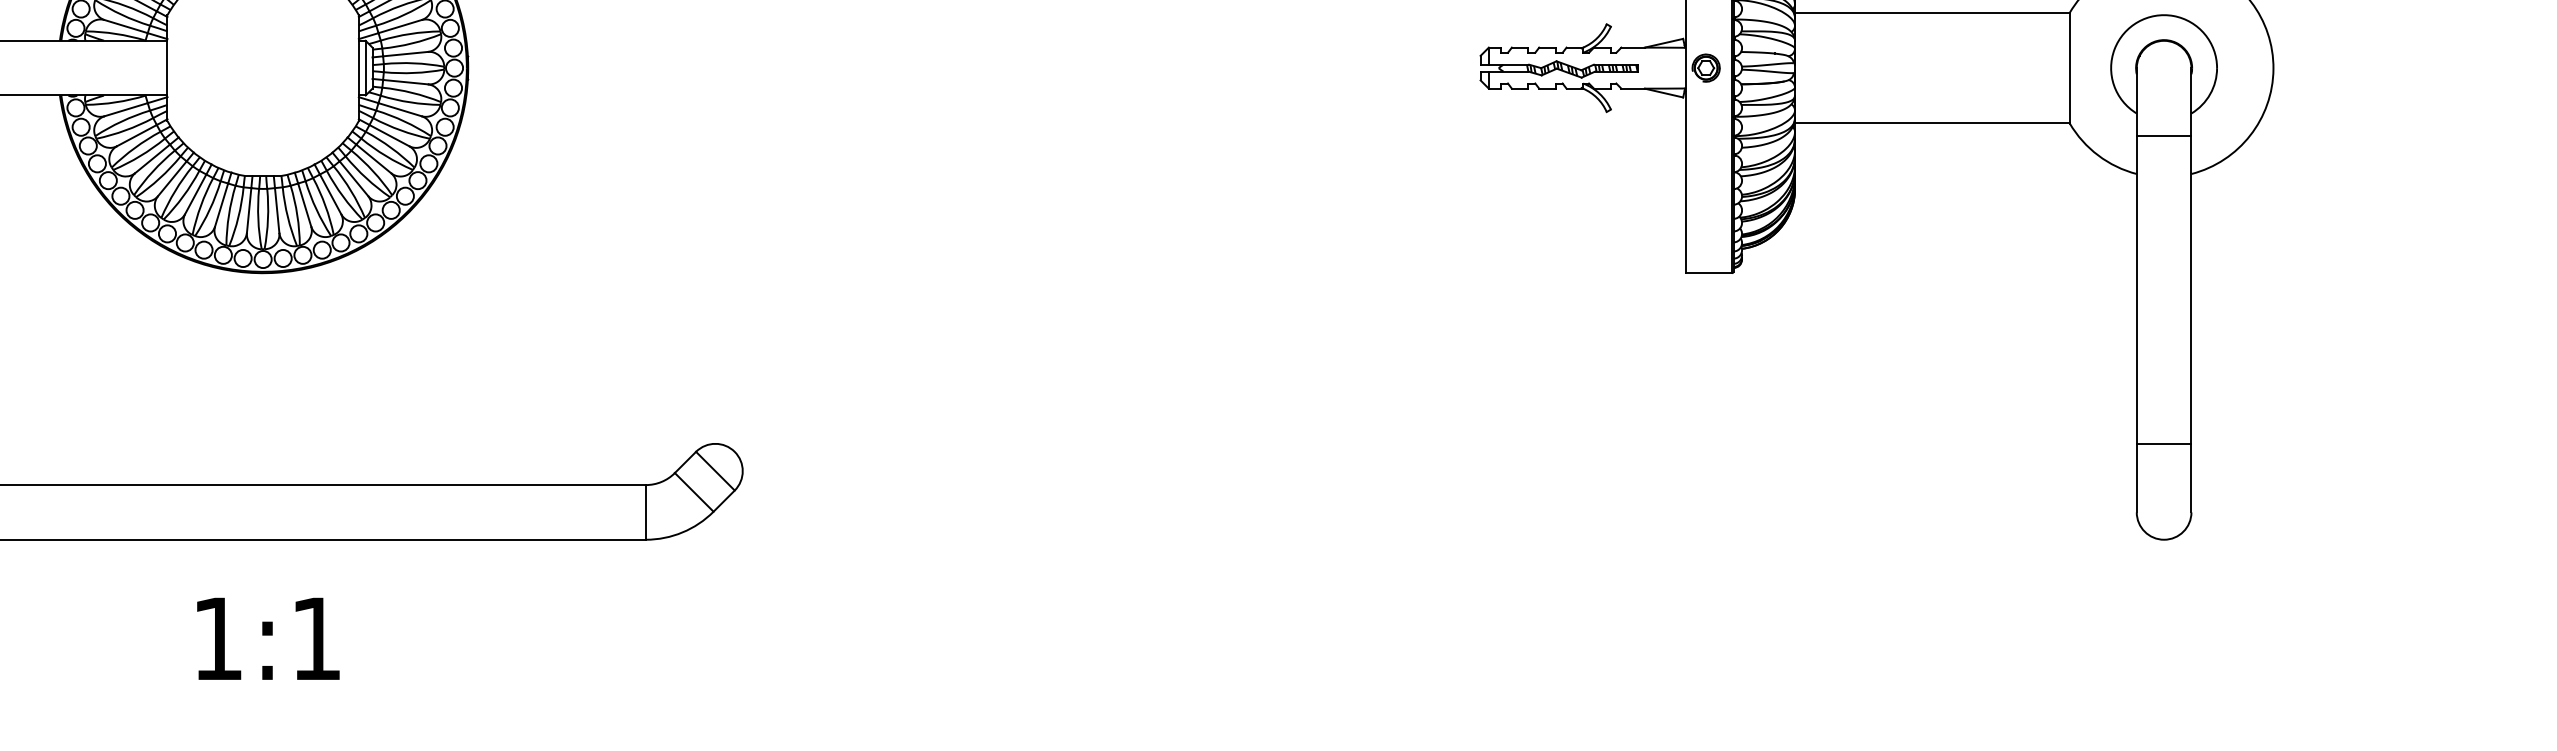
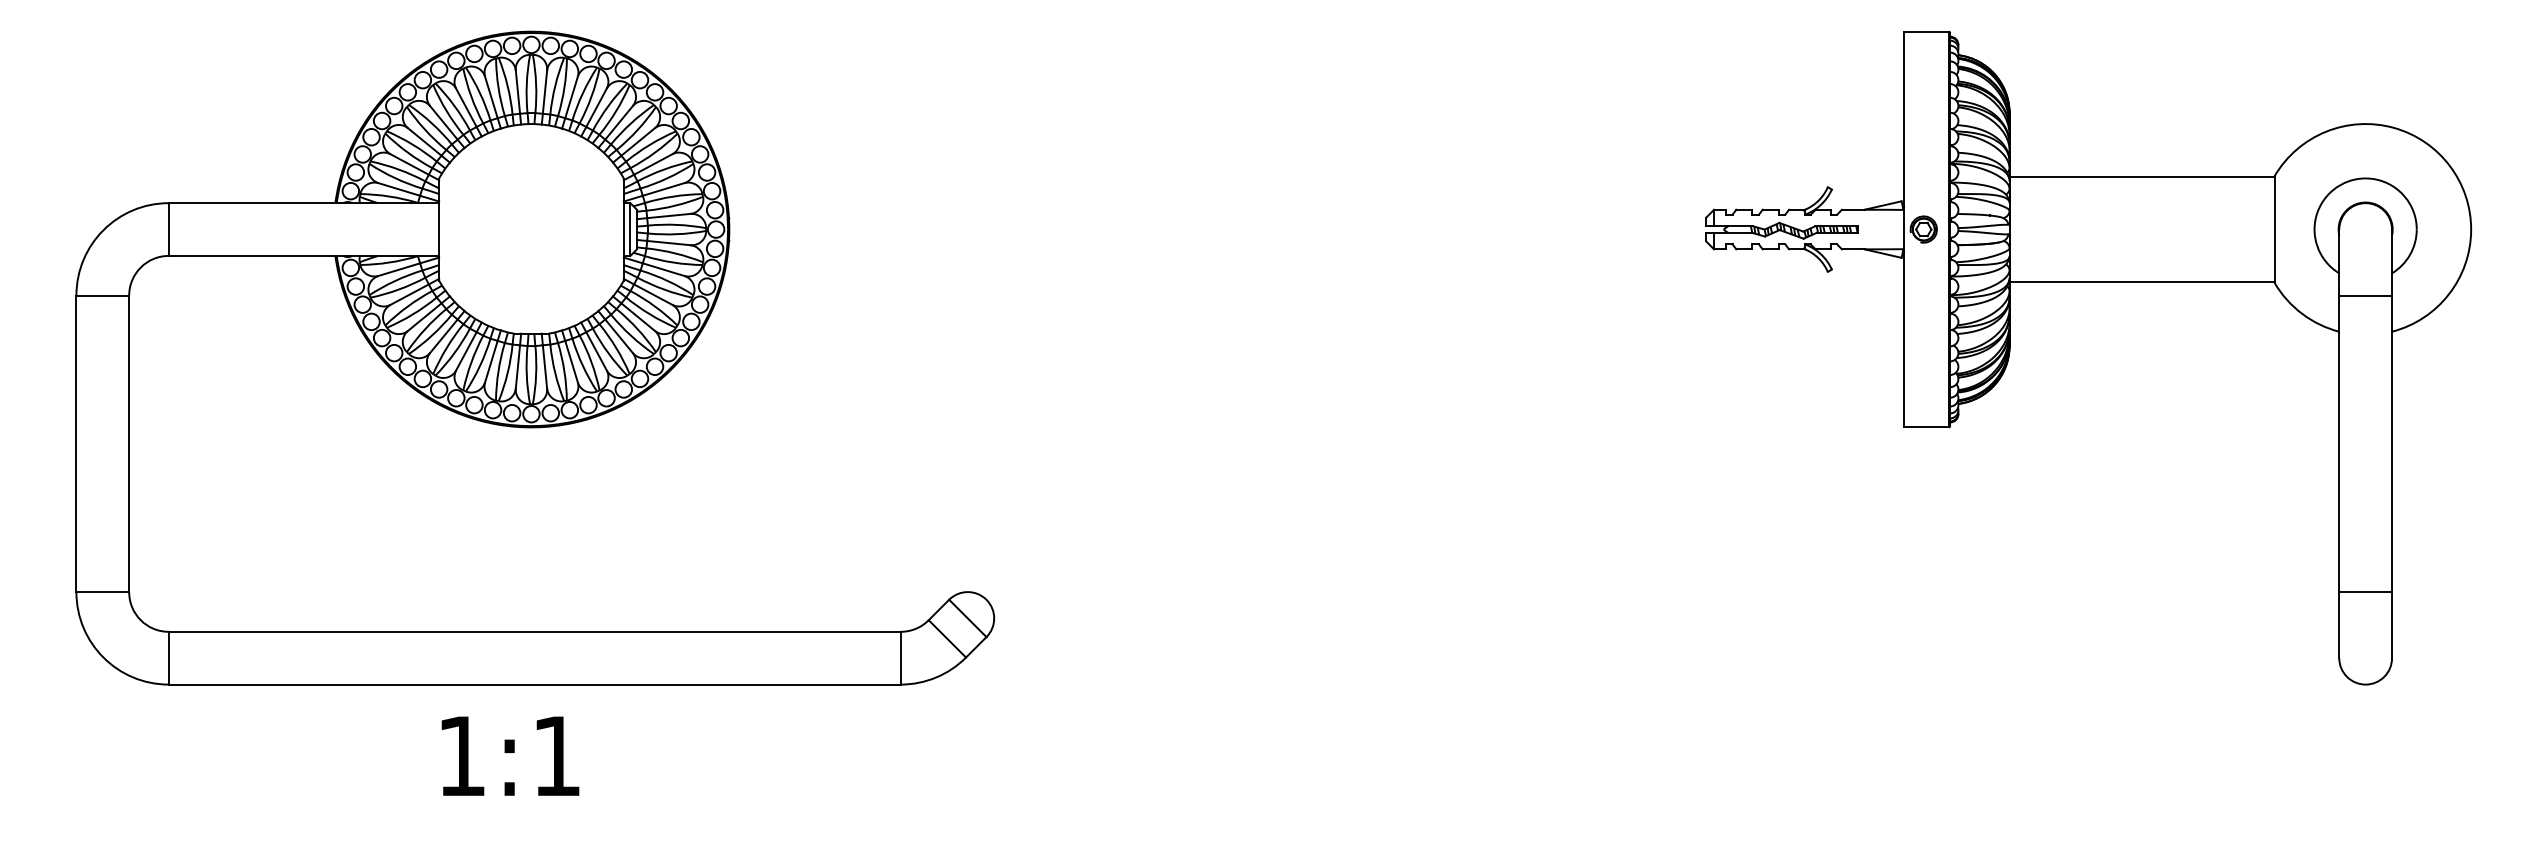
text: (268, 638) -> (510, 755), moved

